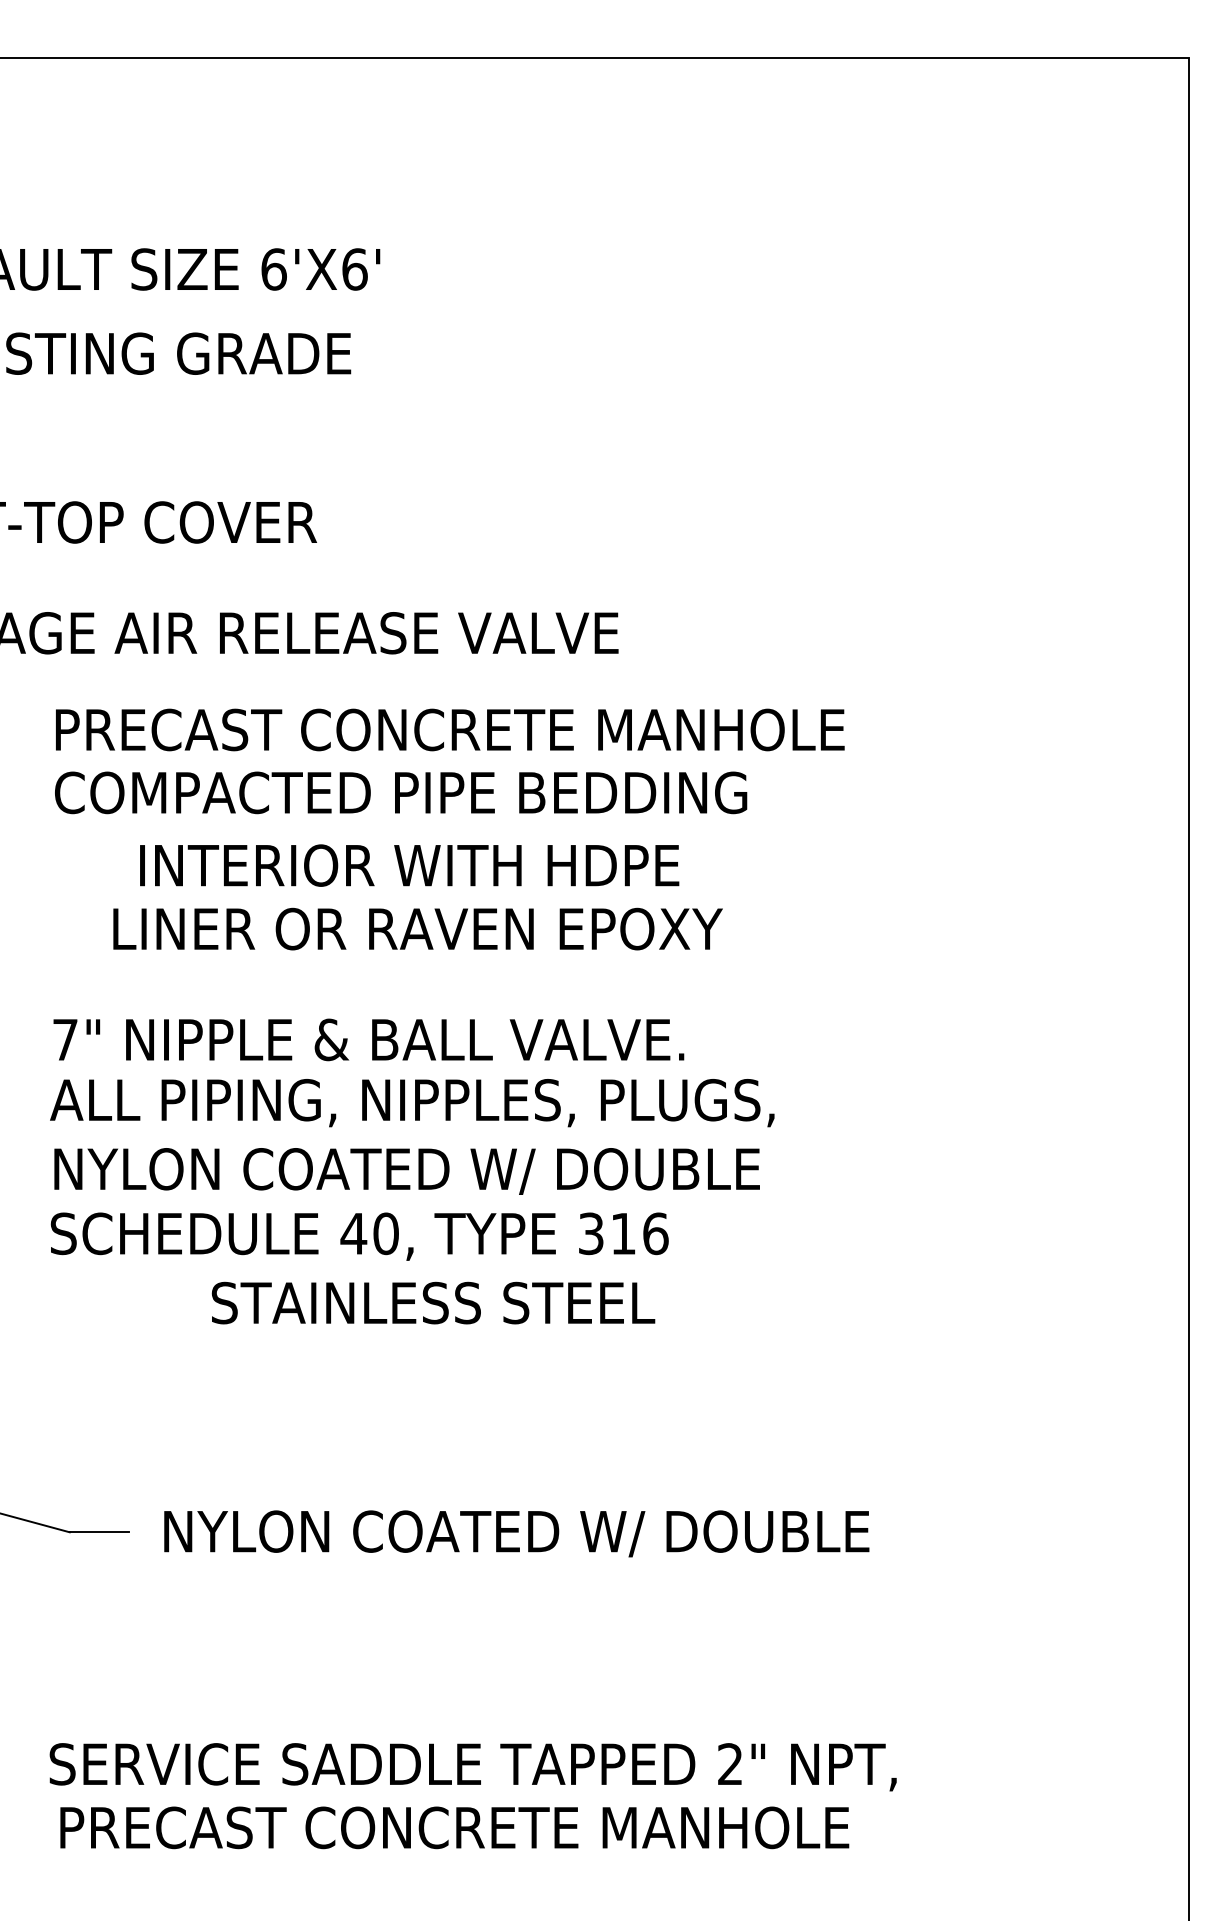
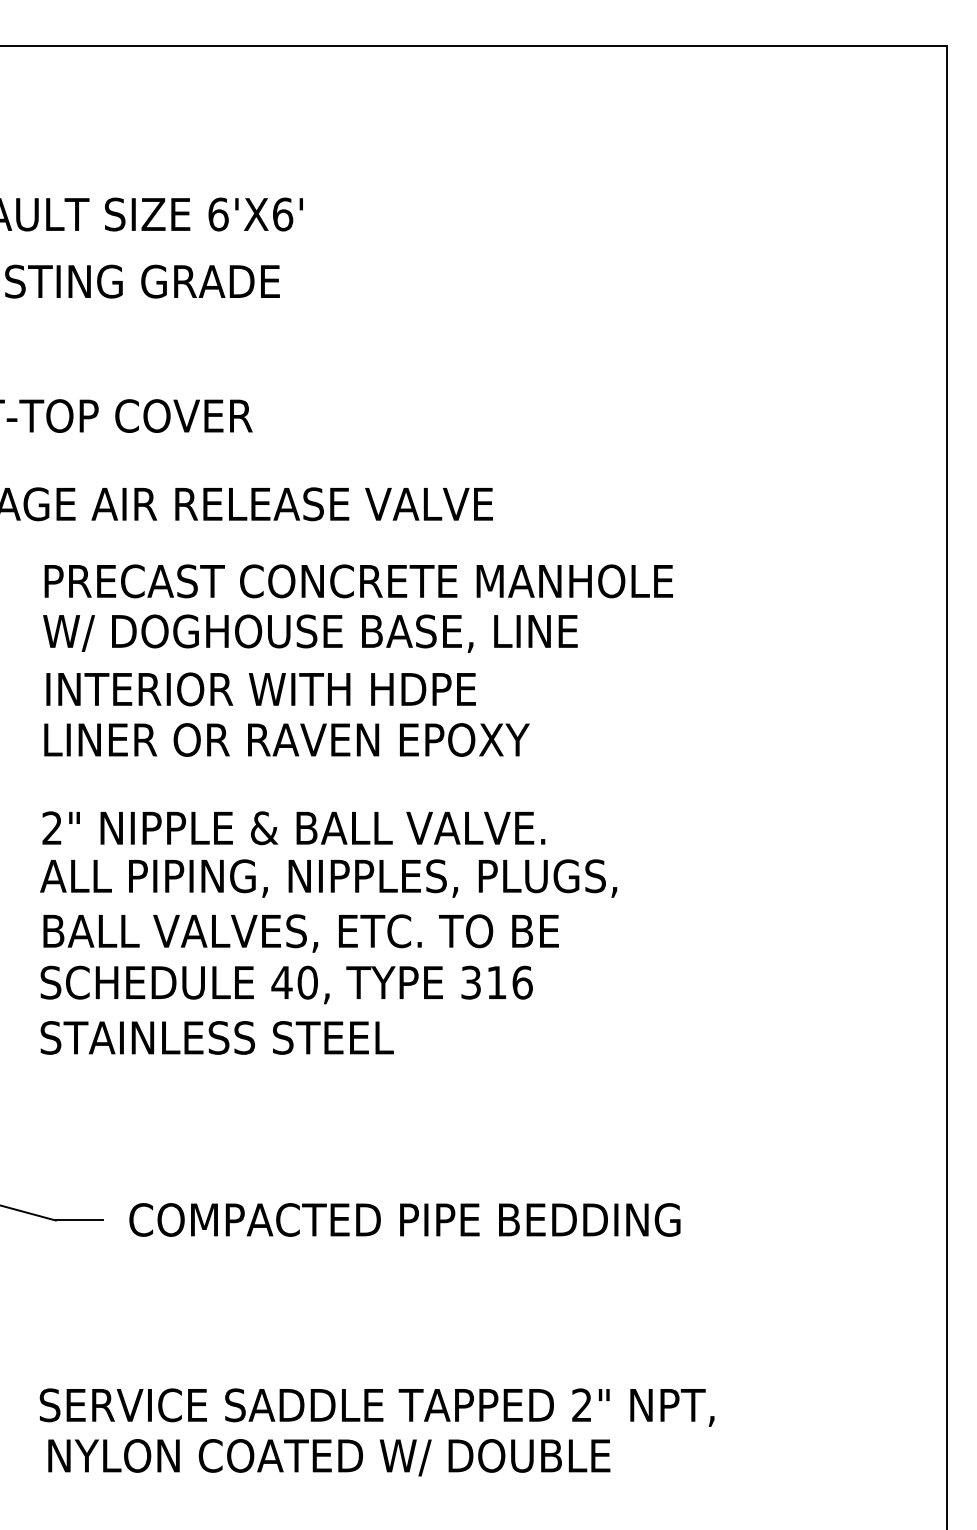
text: (400, 795) -> (319, 633), COMPACTED PIPE BEDDING -> W/ DOGHOUSE BASE, LINE
text: (409, 865) -> (261, 689), moved
text: (417, 928) -> (286, 739), moved
text: (65, 1039) -> (52, 827), 7" -> 2"
text: (409, 1172) -> (326, 933), NYLON COATED W/ DOUBLE -> BALL VALVES, ETC. TO BE
text: (433, 1302) -> (217, 1037), moved
text: (515, 1533) -> (410, 1221), NYLON COATED W/ DOUBLE -> COMPACTED PIPE BEDDING
text: (457, 1829) -> (364, 1457), PRECAST CONCRETE MANHOLE -> NYLON COATED W/ DOUBLE

